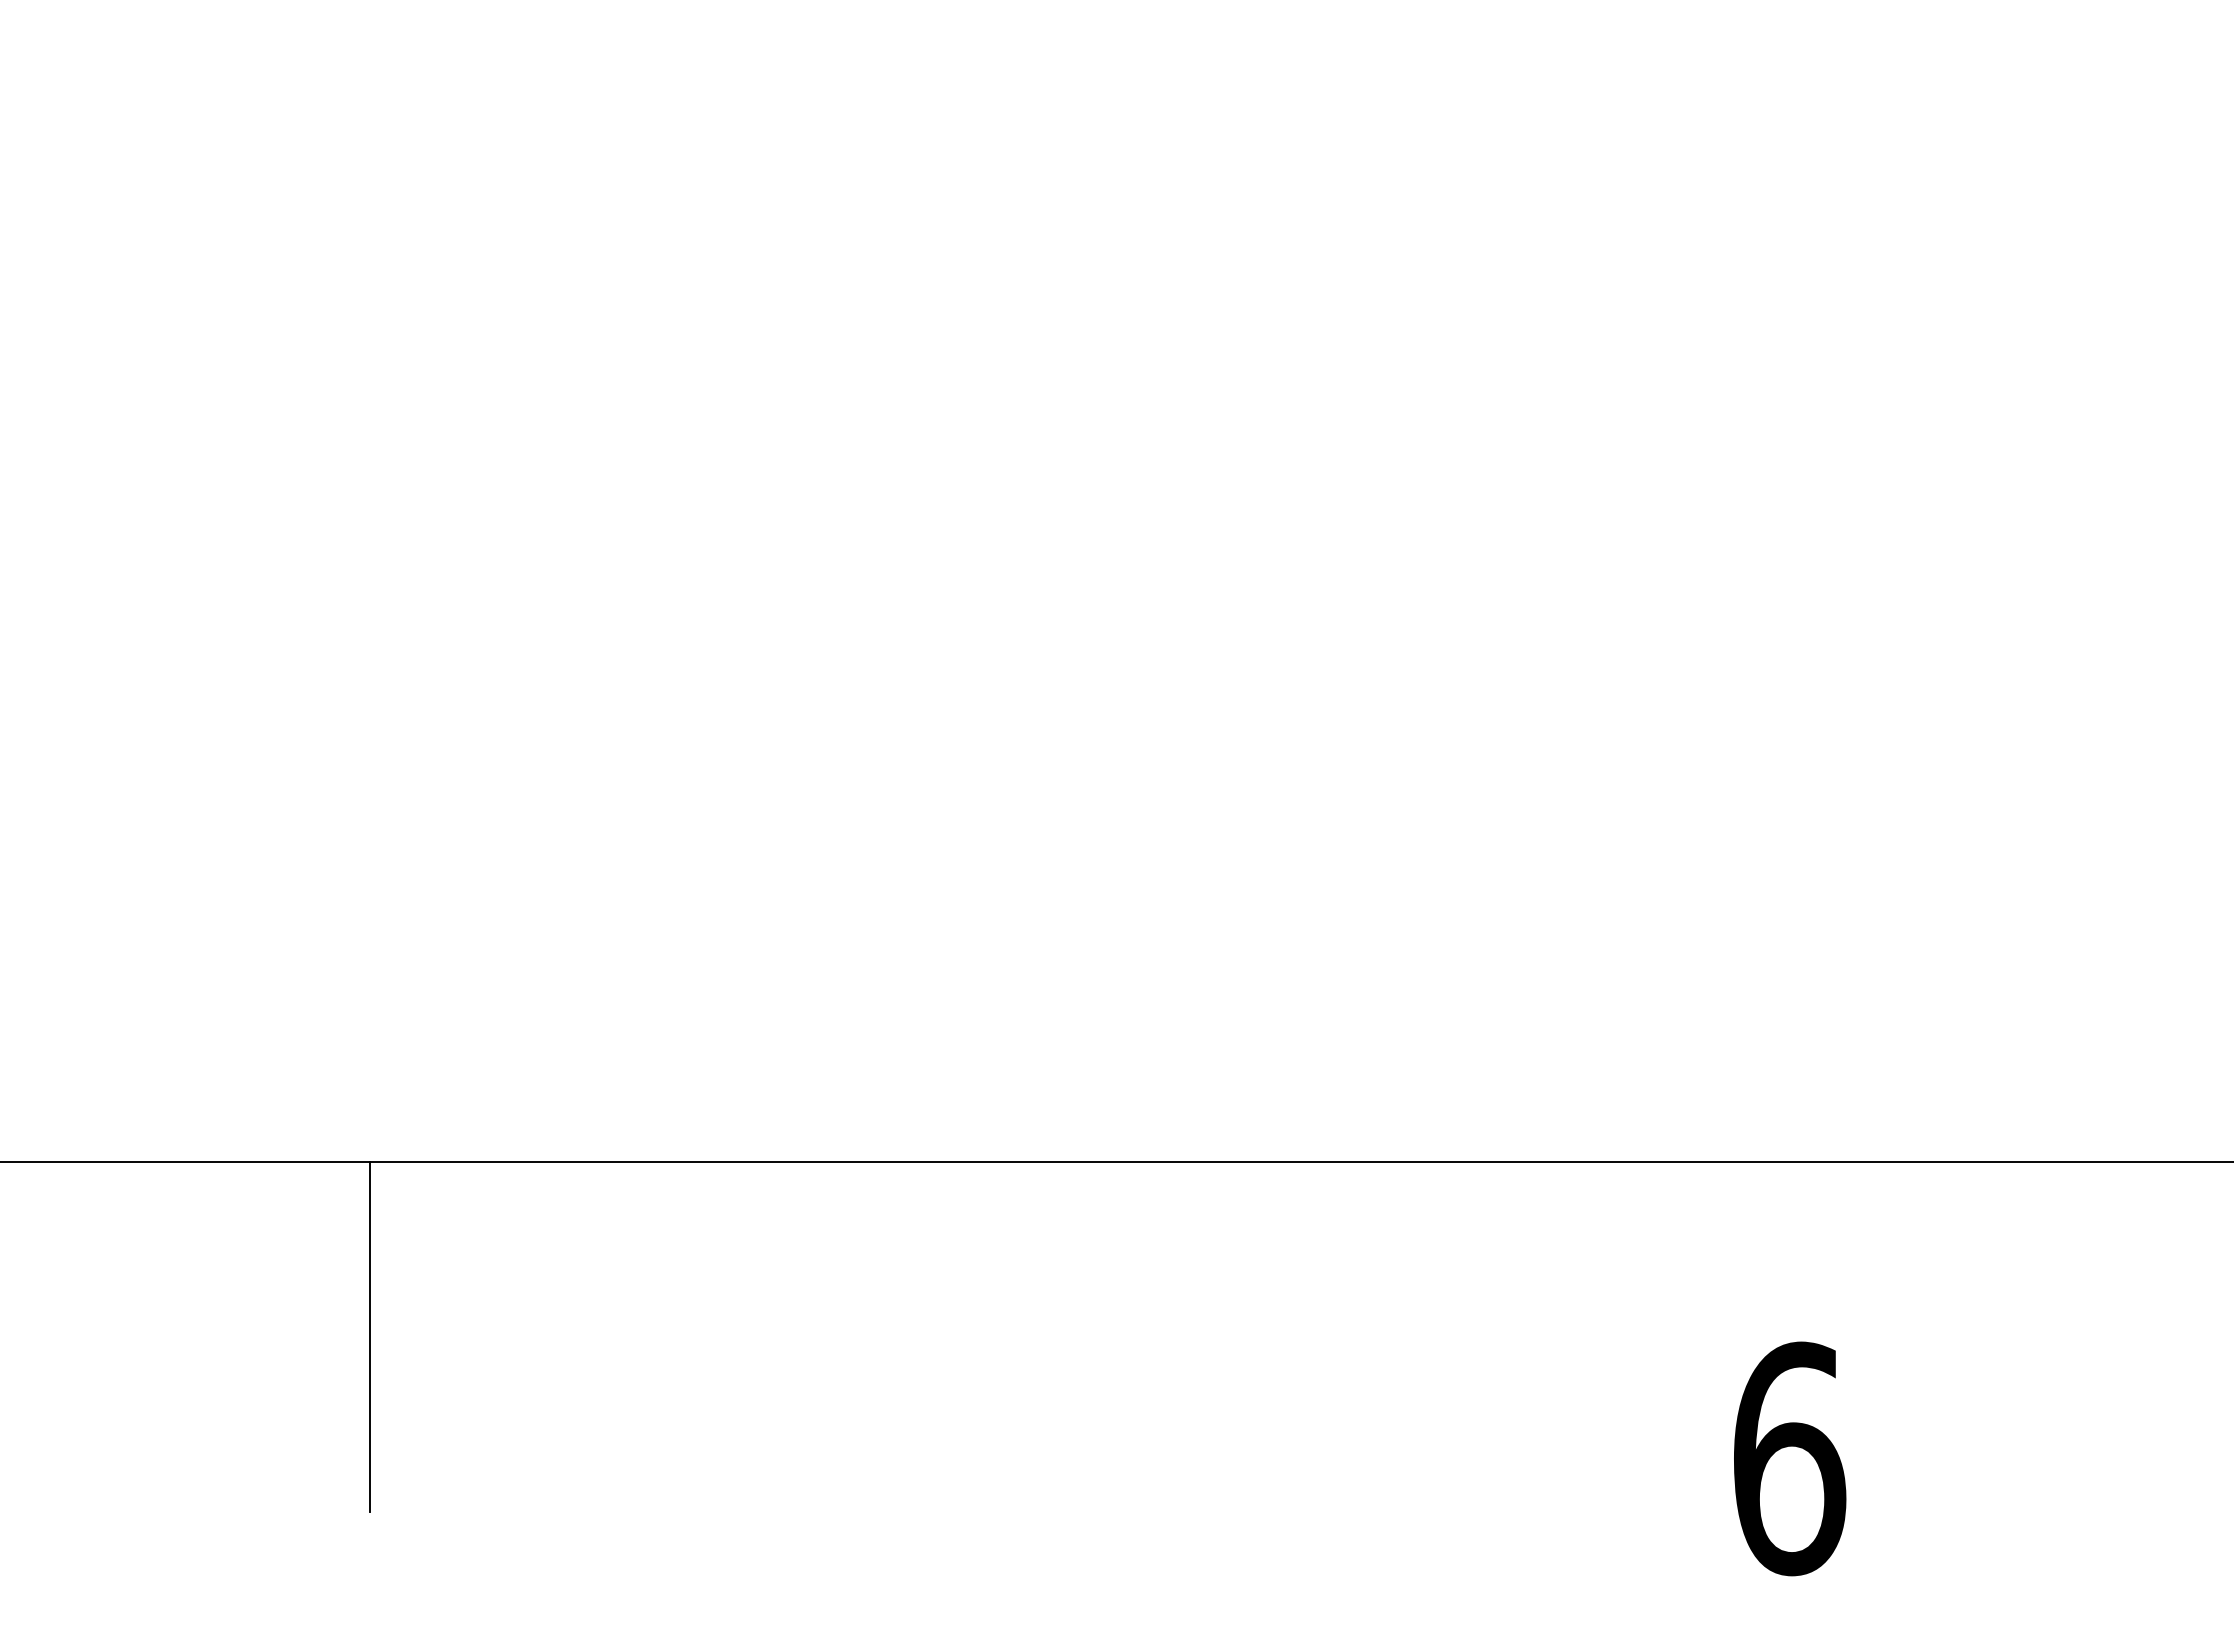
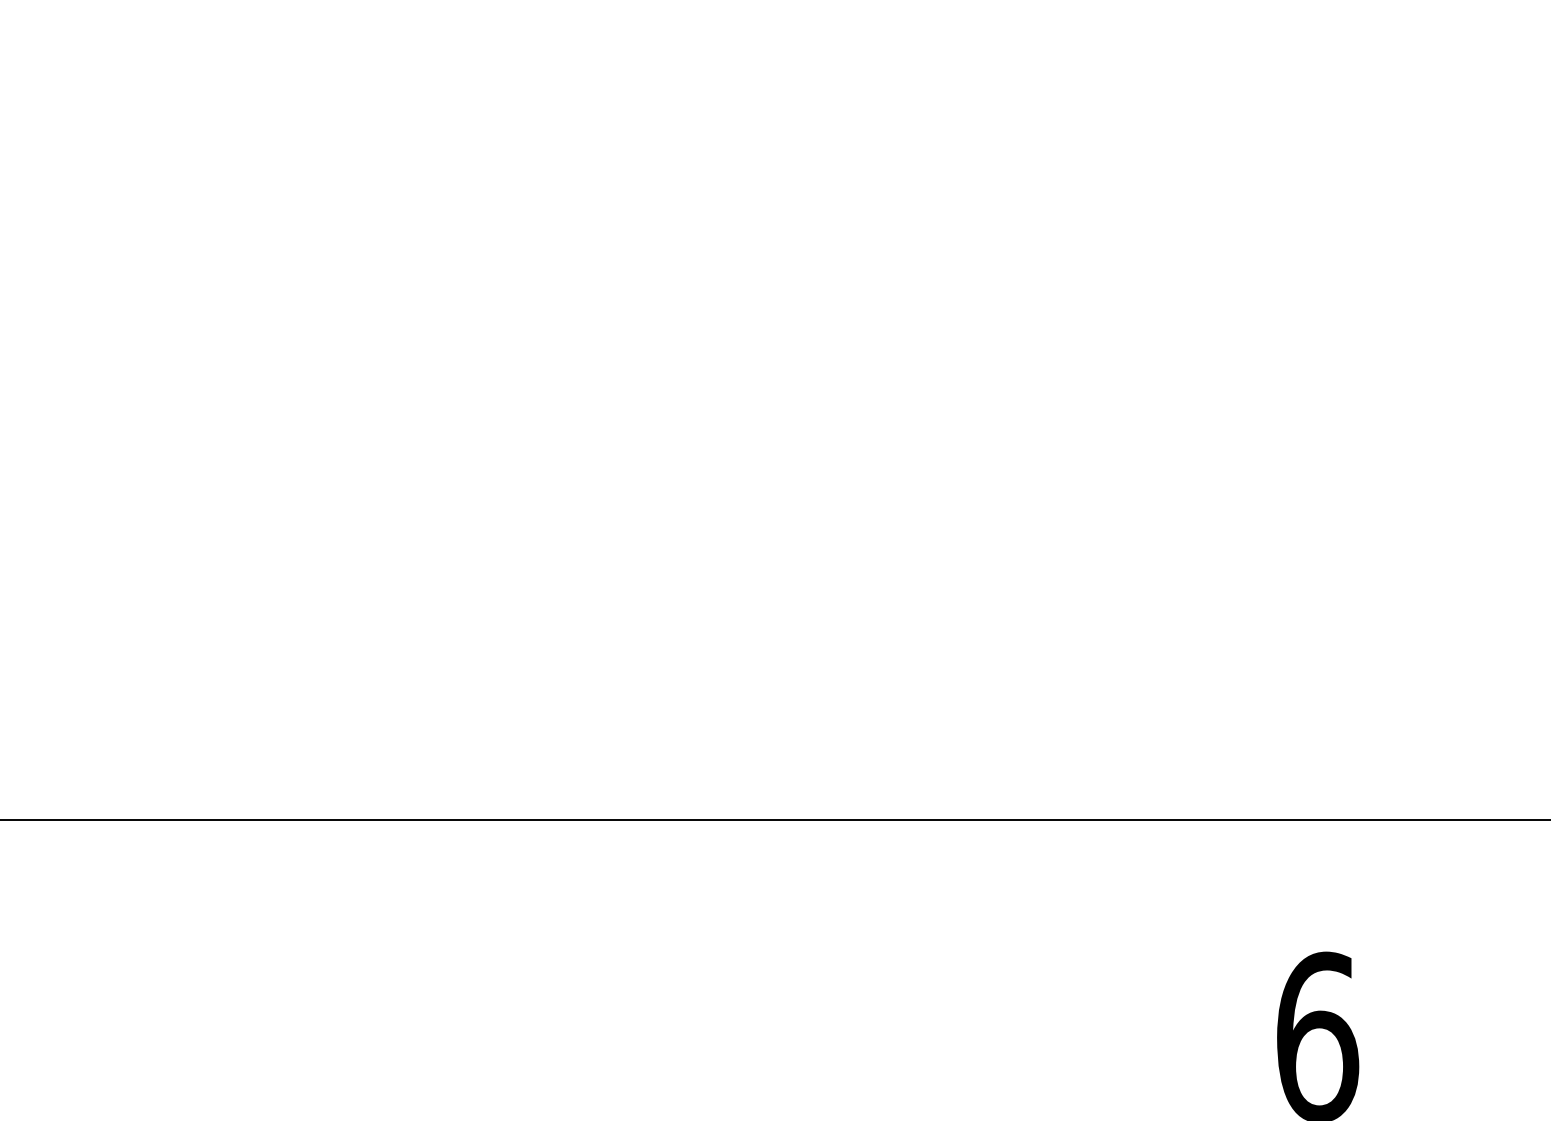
line: (369, 1336) -> (280, 947), removed

